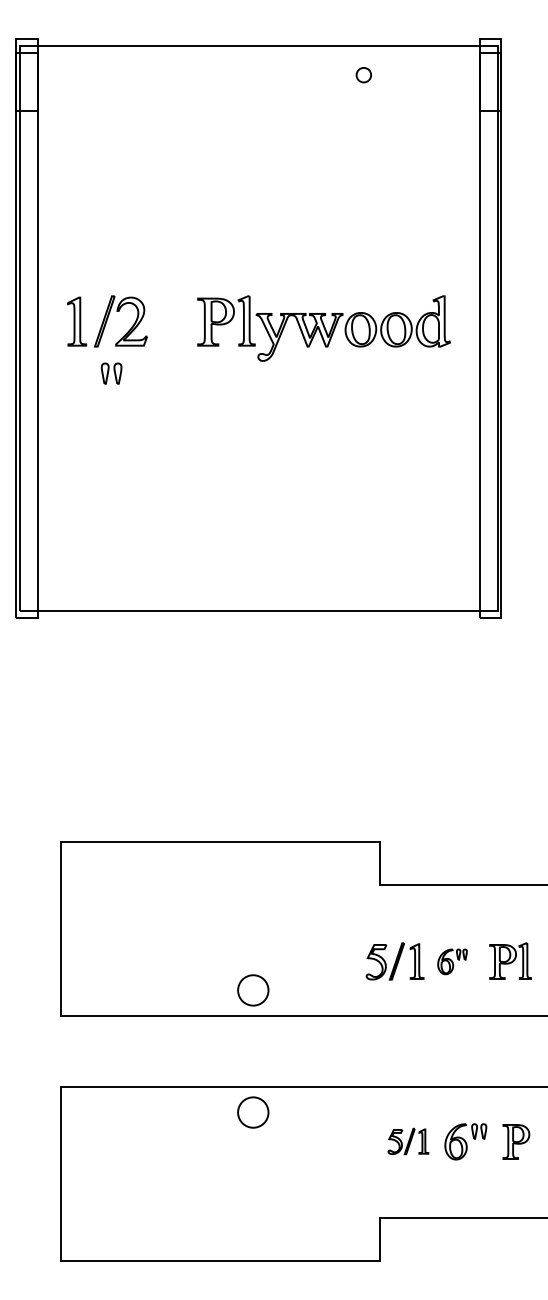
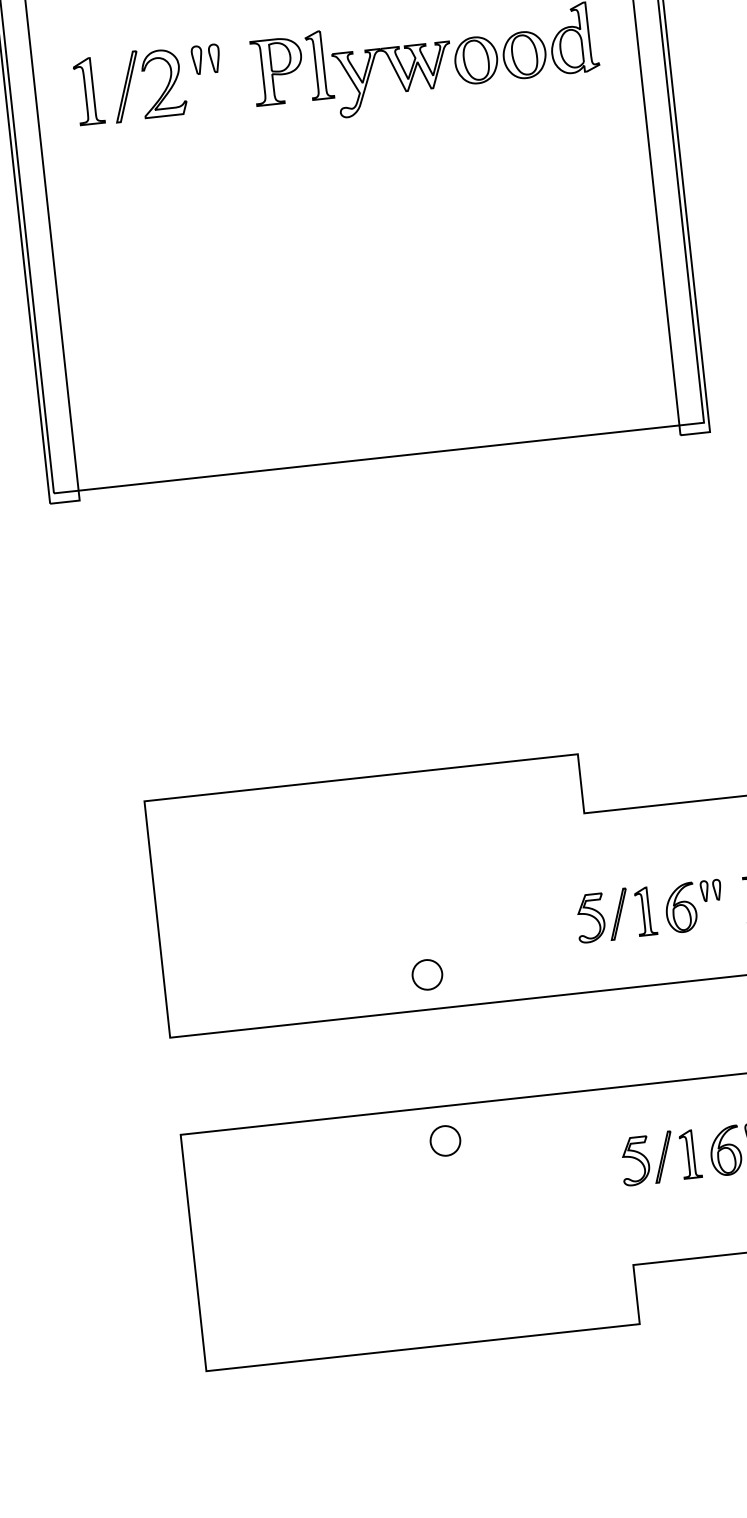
part: (111, 373) -> (205, 59), moved
part: (452, 961) -> (694, 906), size x1.43
part: (252, 990) -> (426, 975), size x0.71
part: (252, 1112) -> (444, 1140), size x0.71
part: (408, 1141) -> (660, 1157), size x1.43

